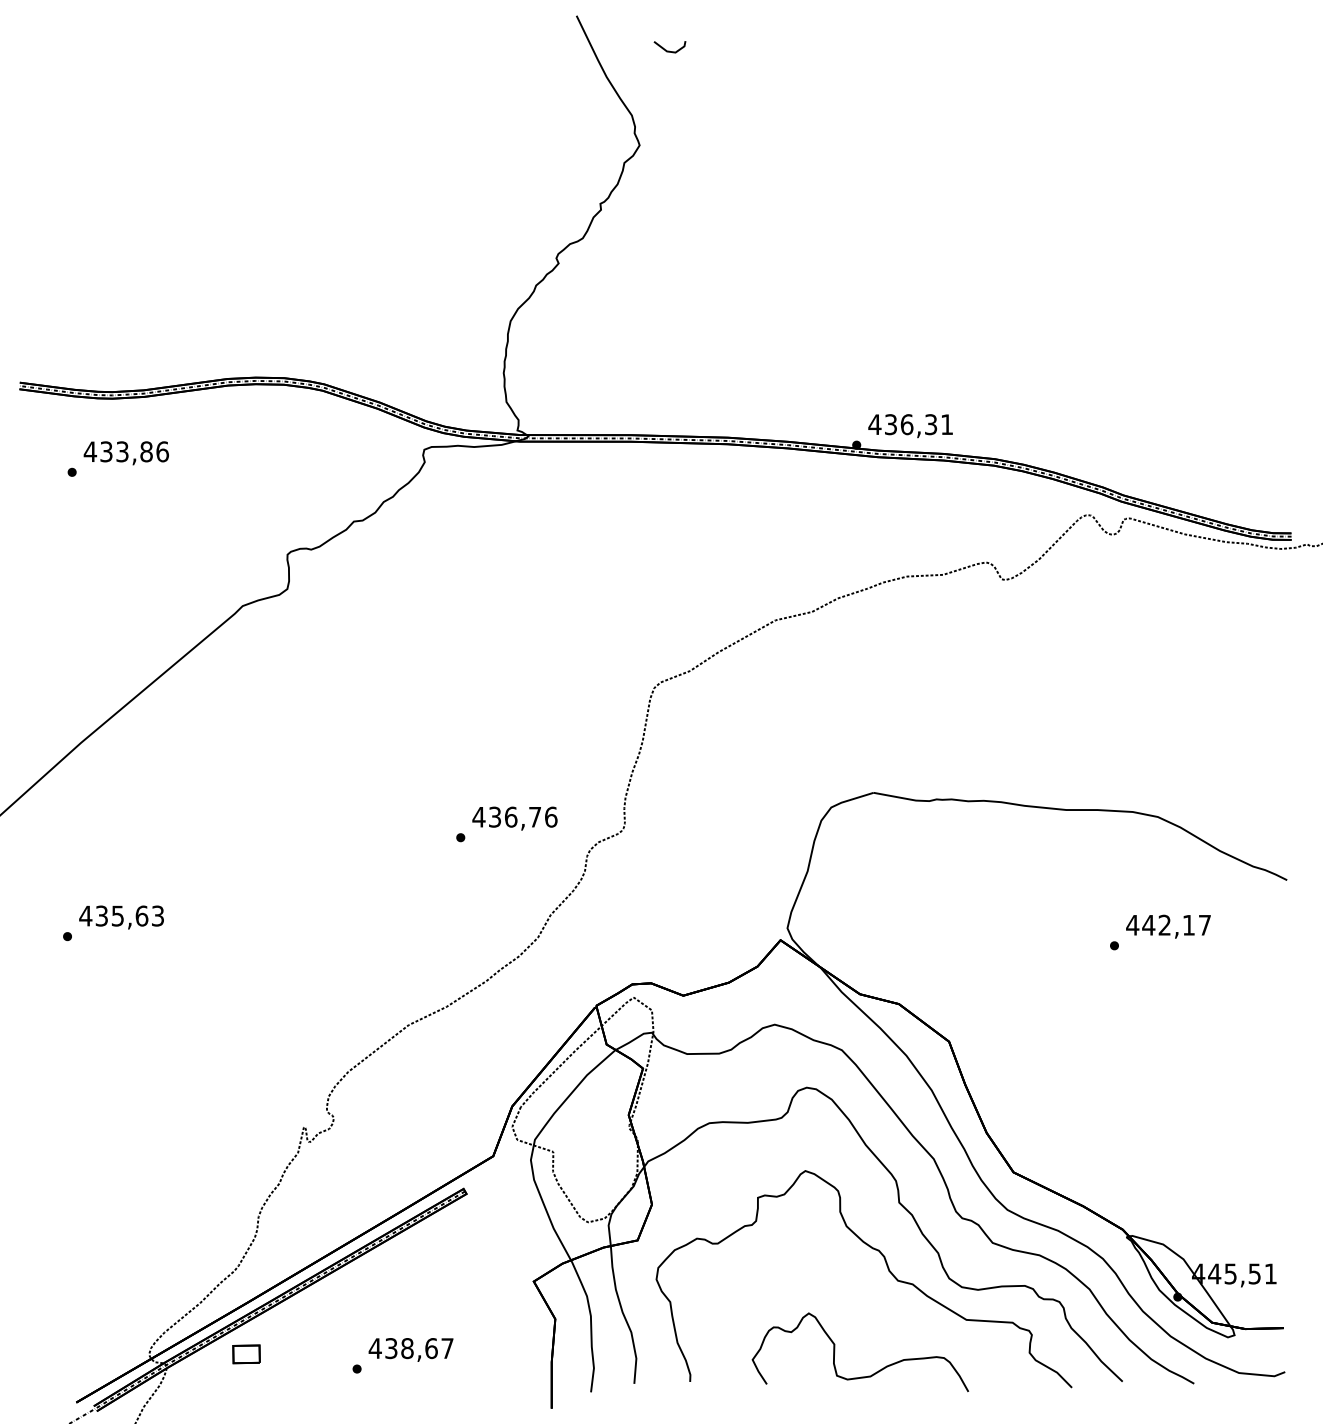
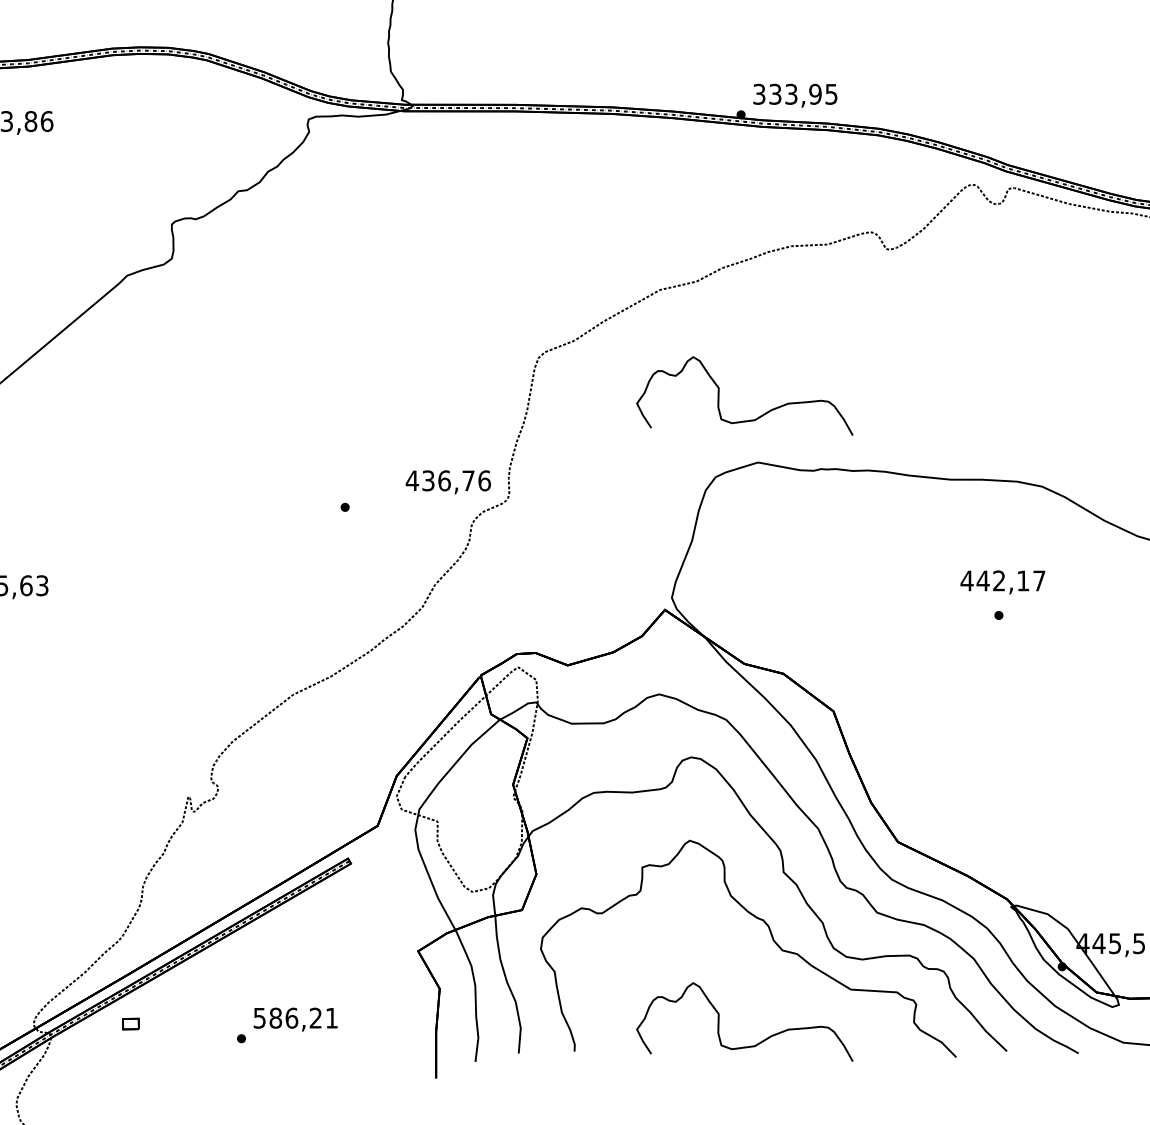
text: (910, 424) -> (794, 94), 436,31 -> 333,95
curve: (860, 750) -> (744, 420), added
text: (514, 818) -> (447, 482), moved
text: (1168, 926) -> (1002, 582), moved
text: (410, 1348) -> (294, 1018), 438,67 -> 586,21
part: (246, 1354) -> (130, 1024), size x0.6

